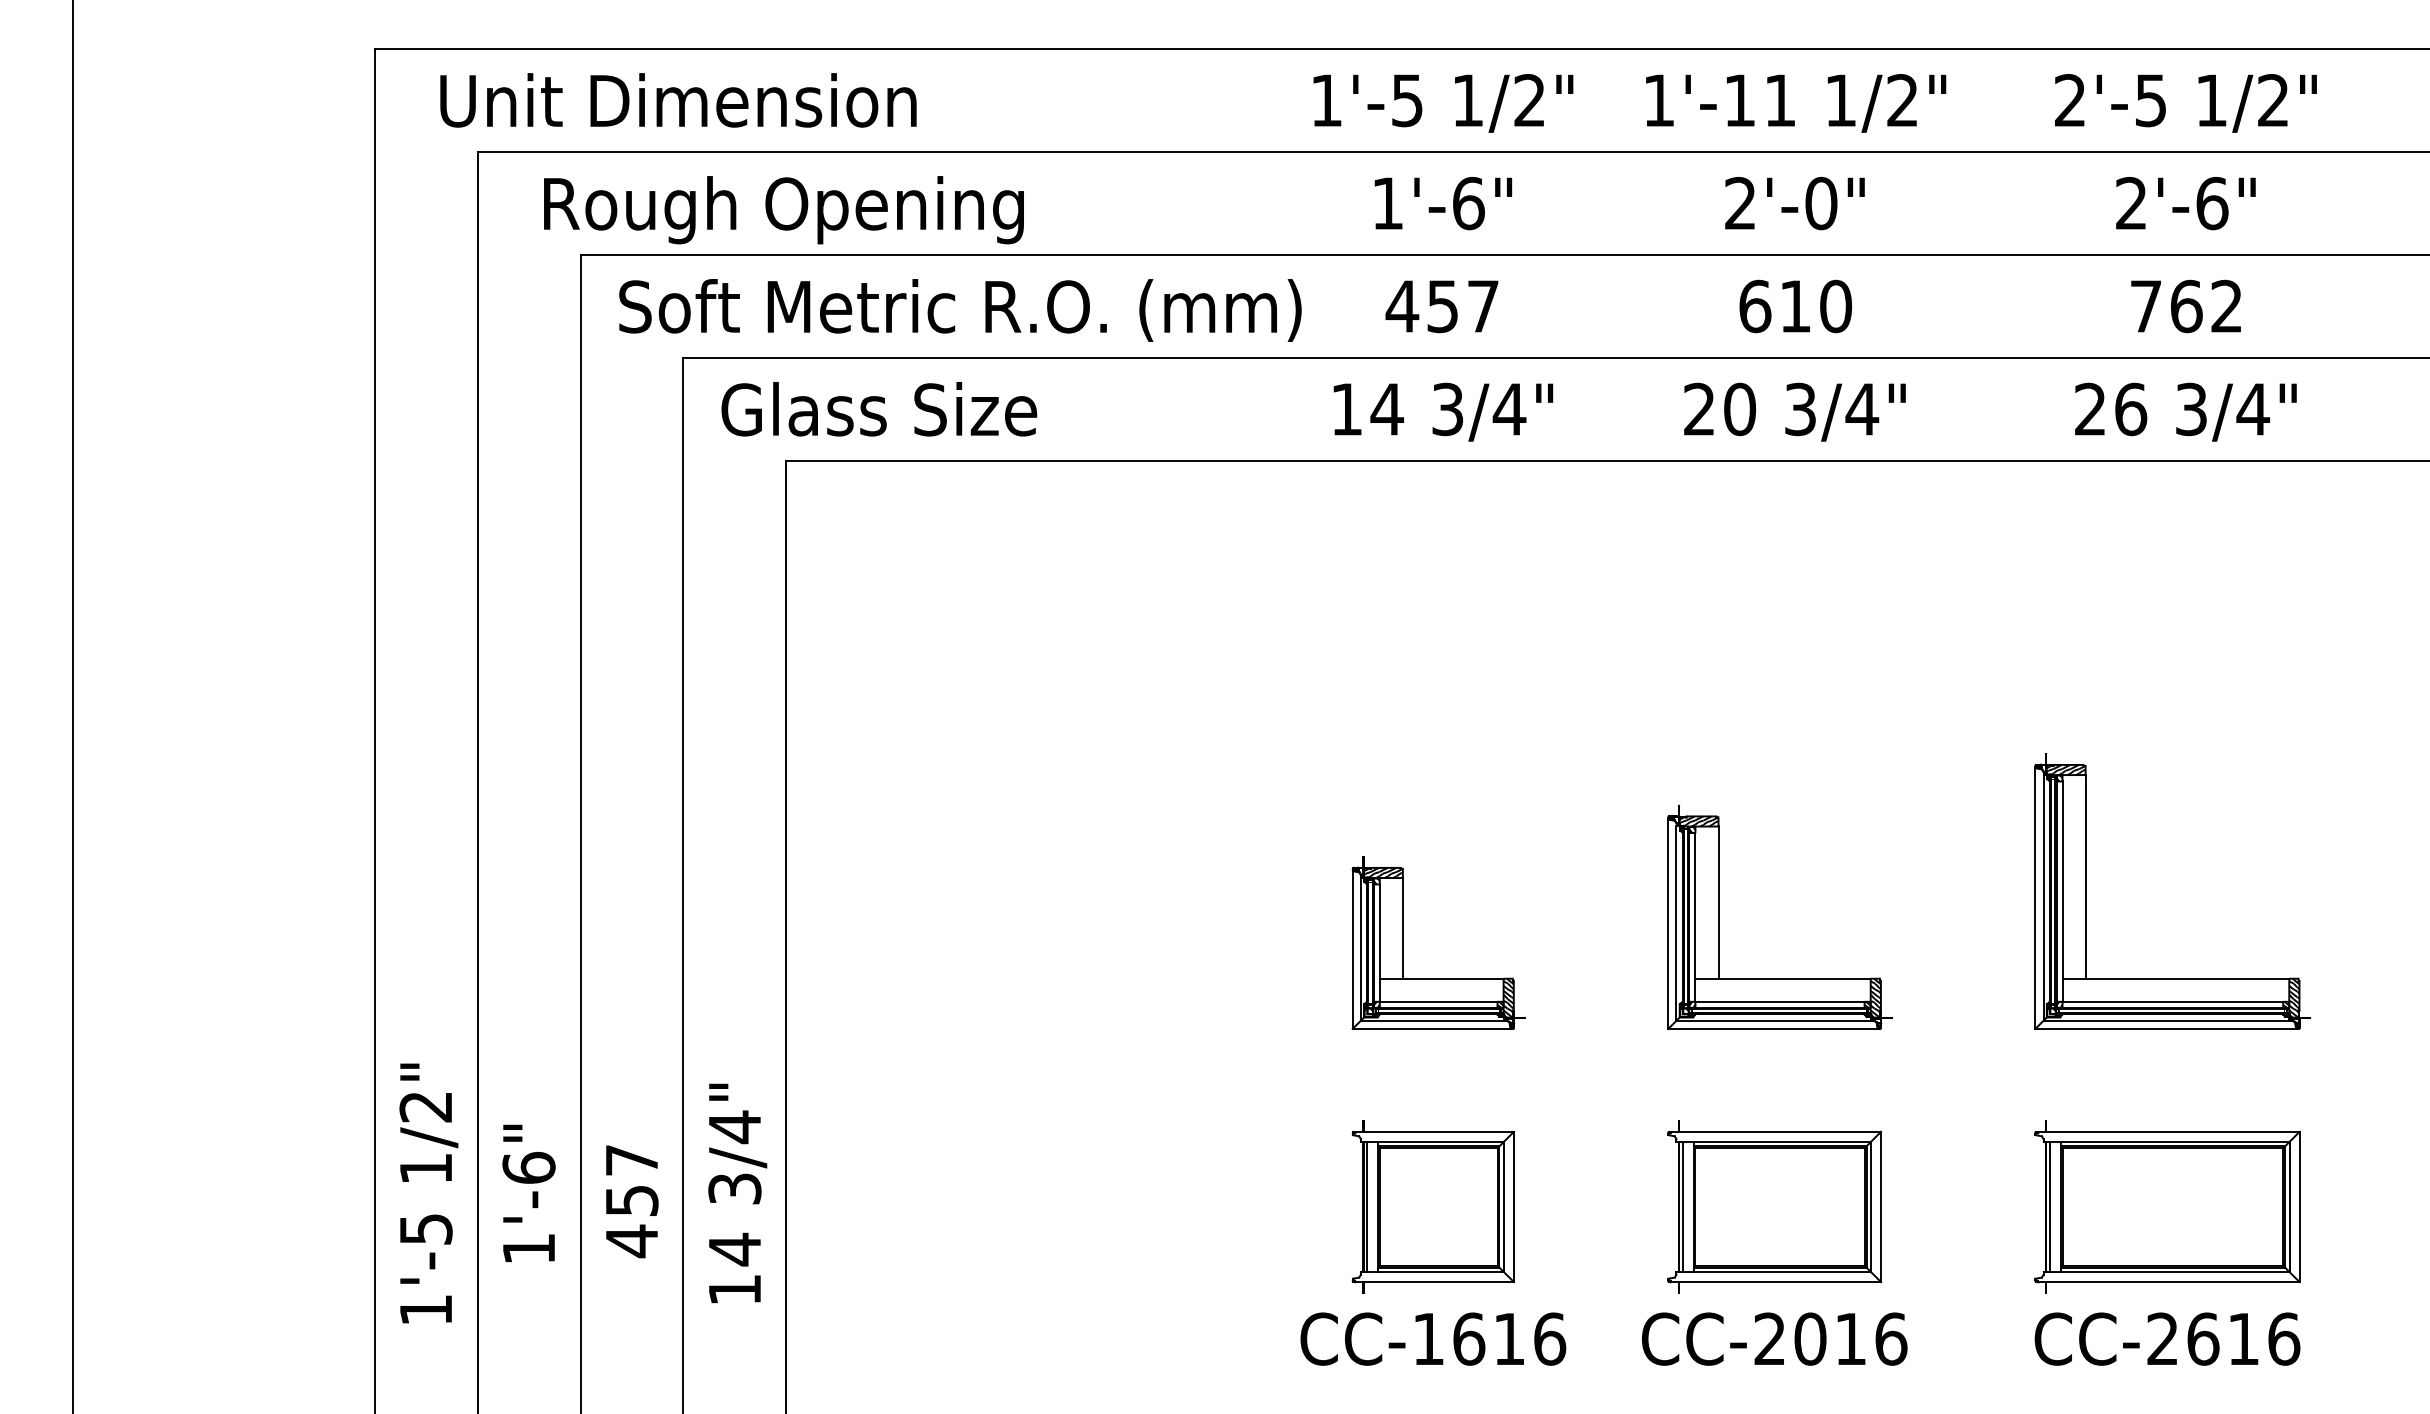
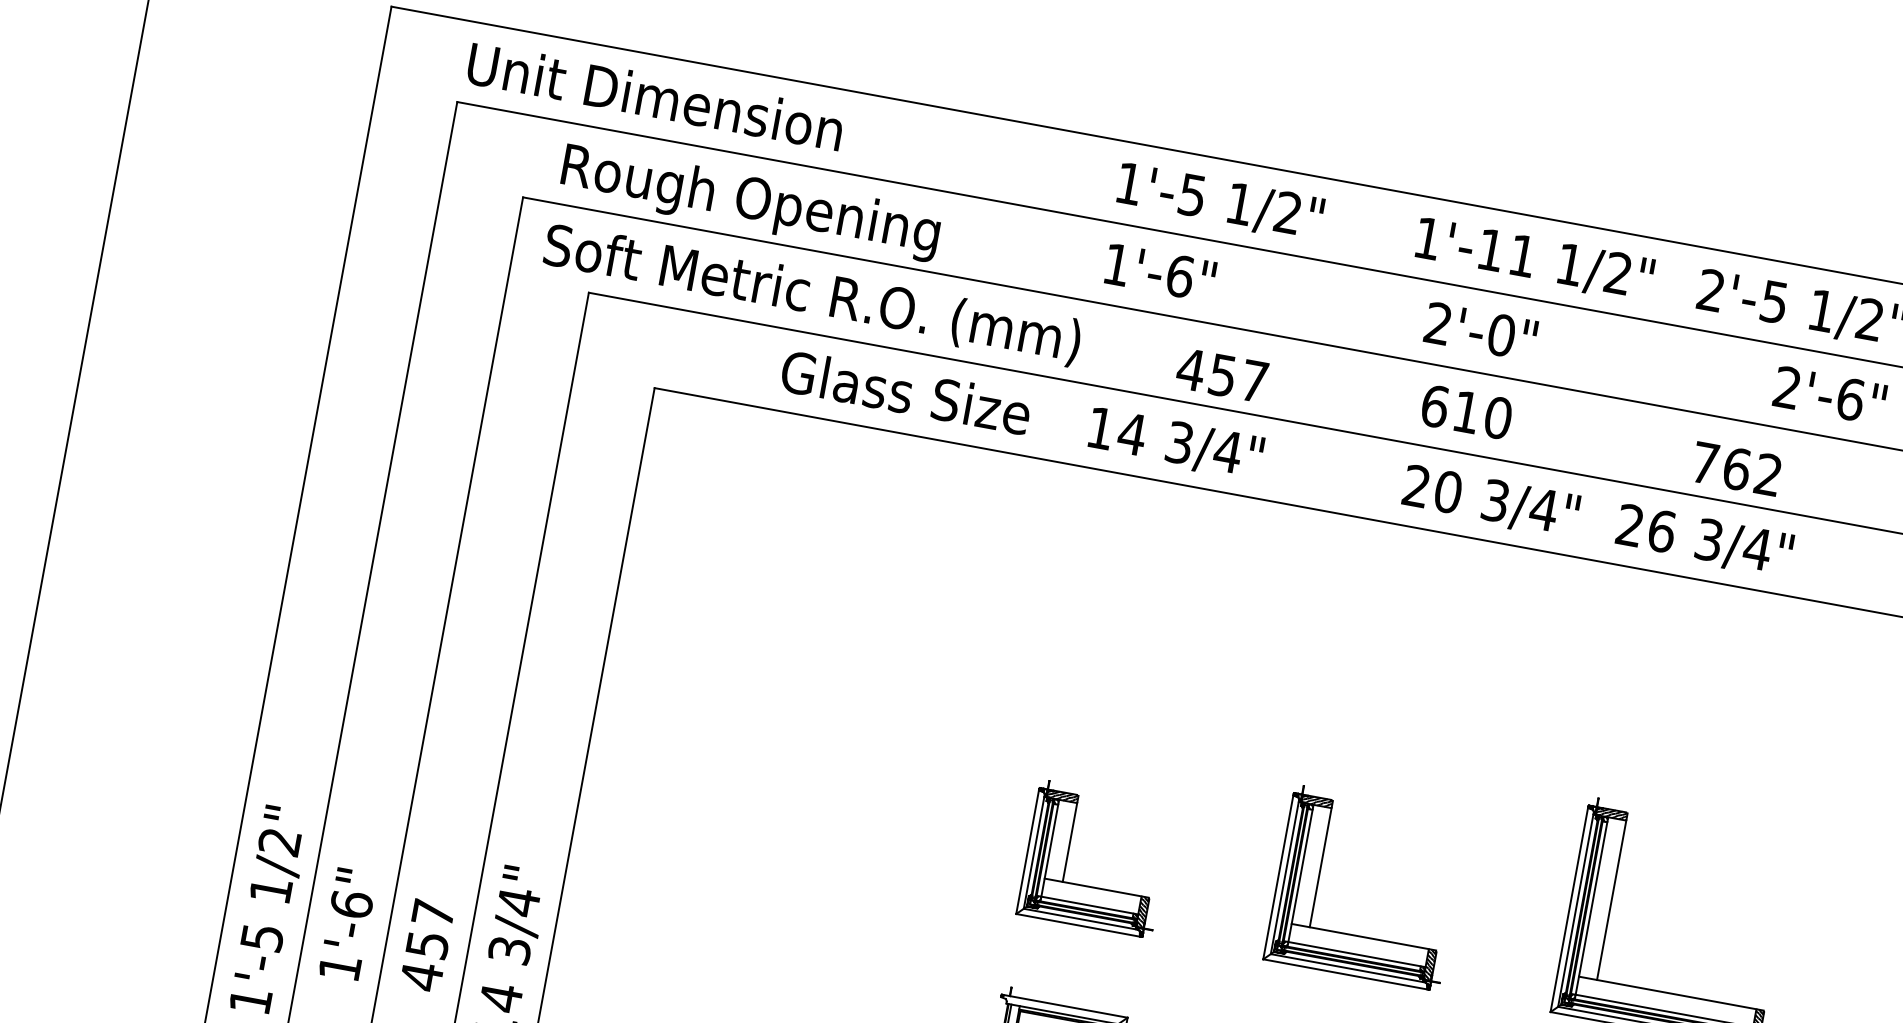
text: (678, 100) -> (655, 96), moved
text: (1796, 103) -> (1534, 260), moved
text: (1443, 203) -> (1160, 272), moved
text: (2185, 203) -> (1829, 395), moved
text: (783, 210) -> (750, 203), moved
text: (1441, 306) -> (1221, 375), moved
text: (2185, 306) -> (1736, 468), moved
text: (879, 409) -> (906, 392), moved
text: (1794, 411) -> (1490, 501), moved
text: (2185, 411) -> (1704, 540), moved

